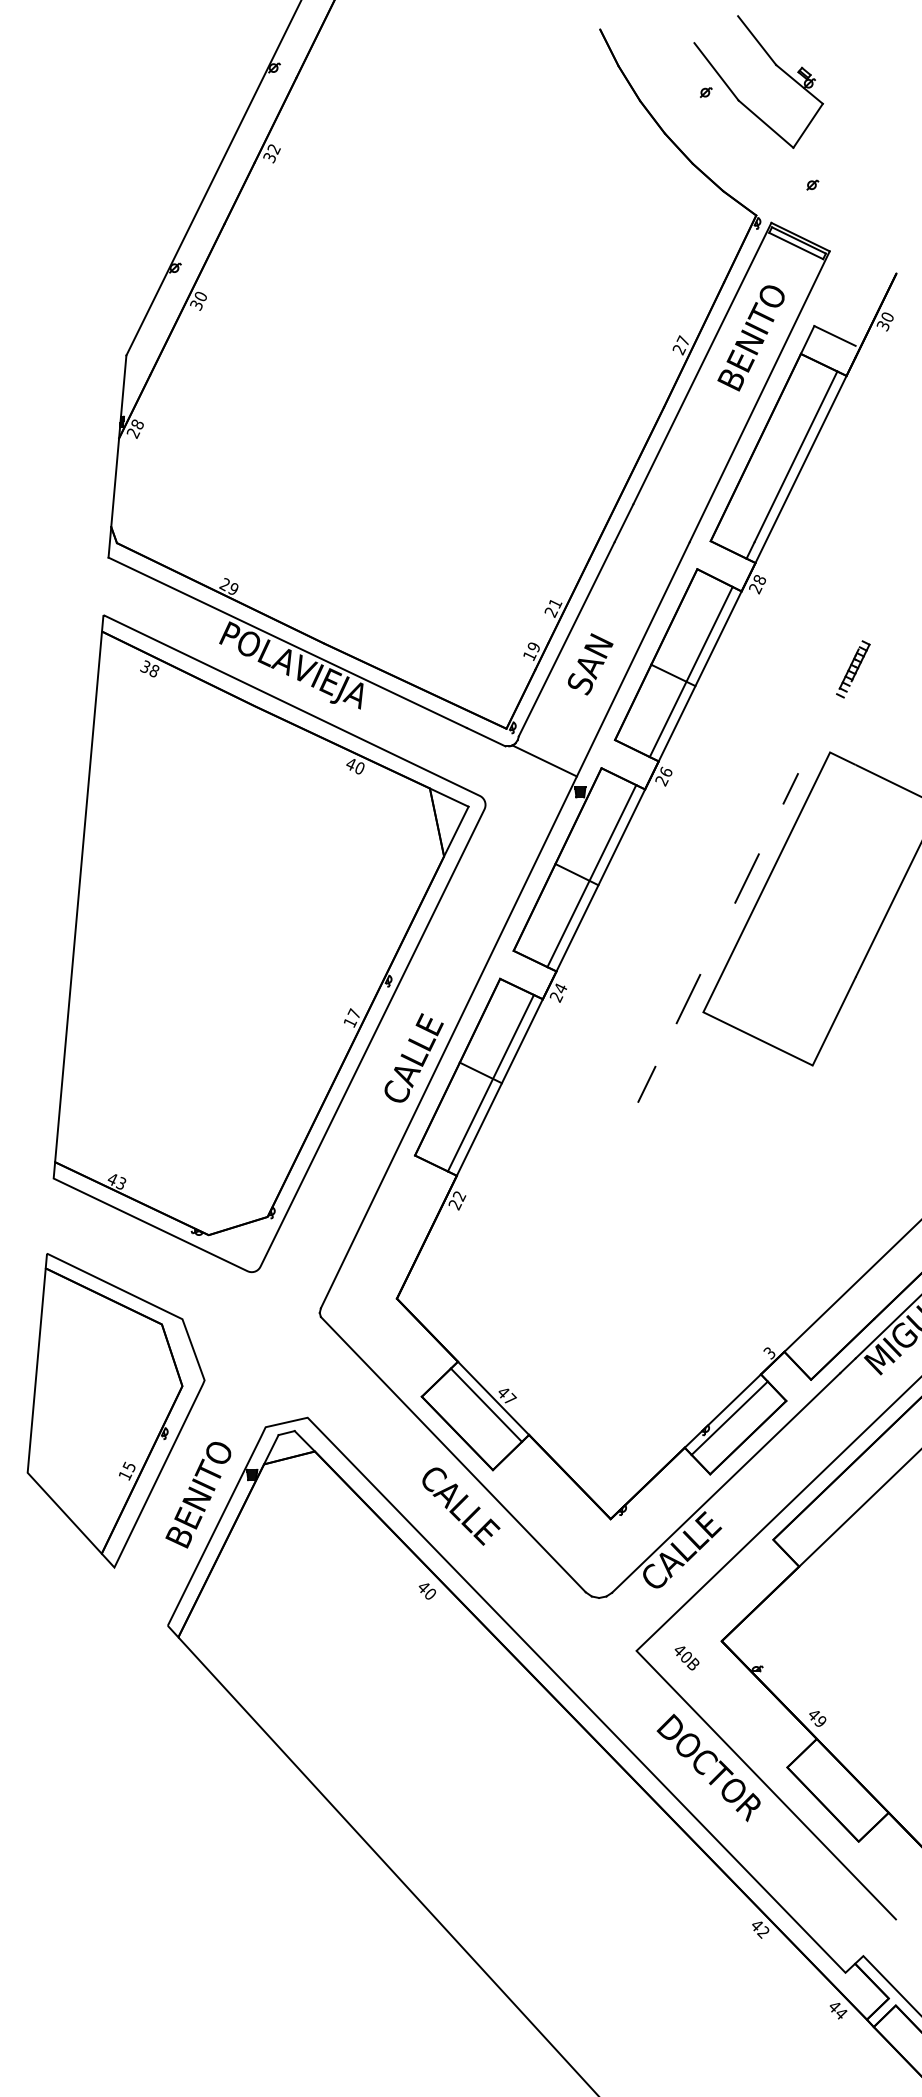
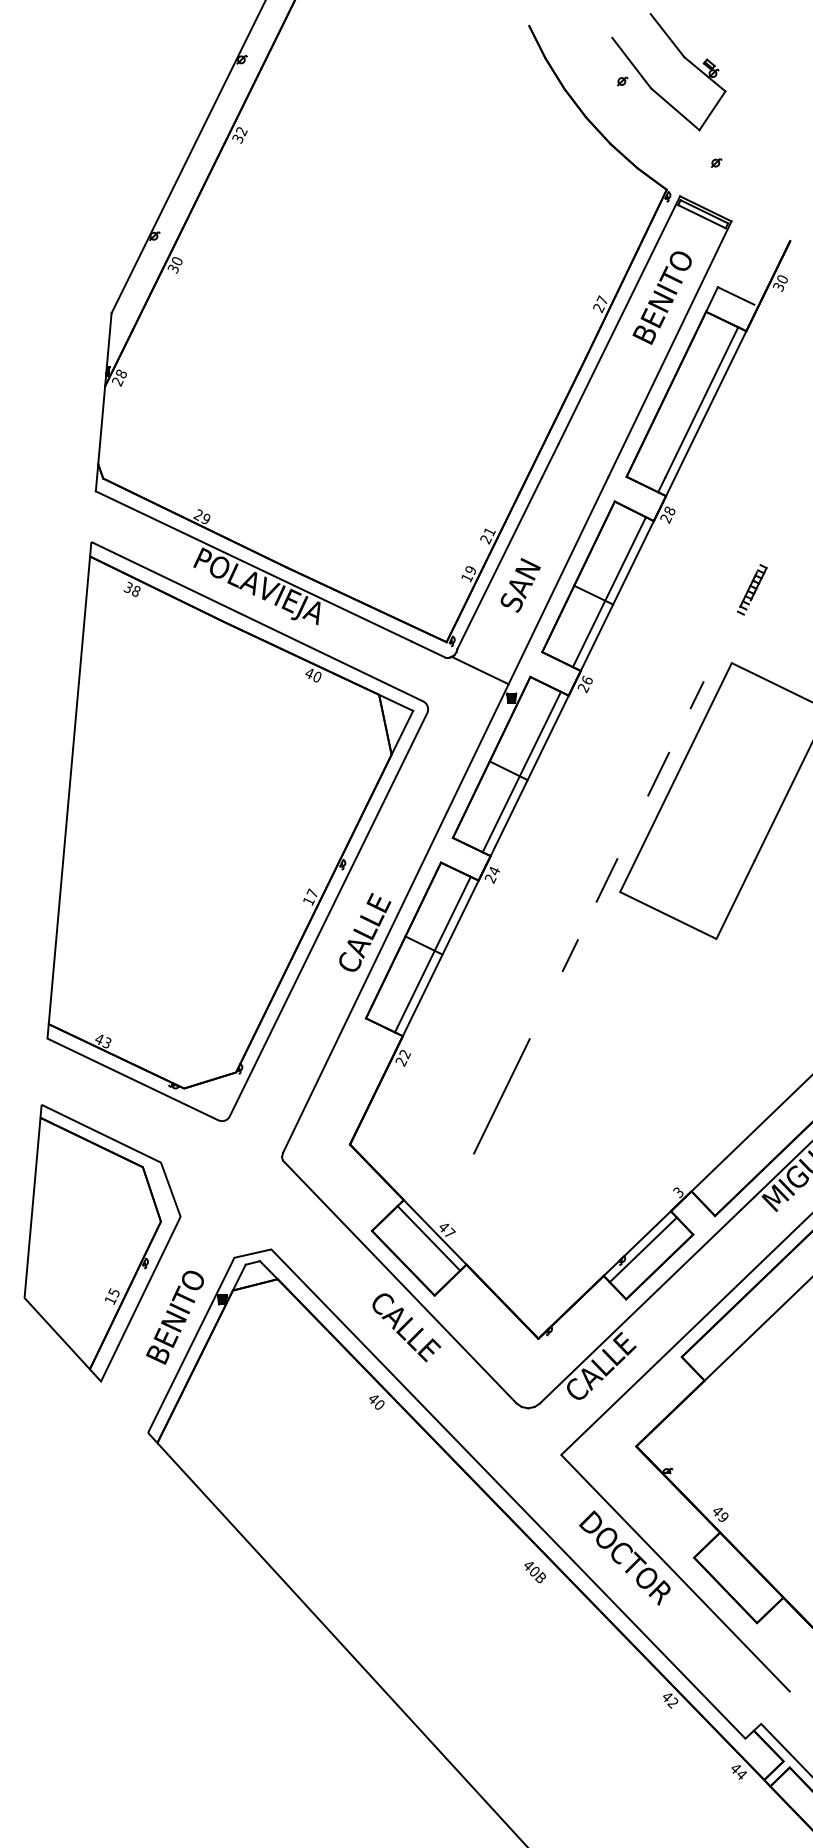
line: (568, 1243) -> (501, 1095), added
part: (686, 1658) -> (534, 1572), moved

